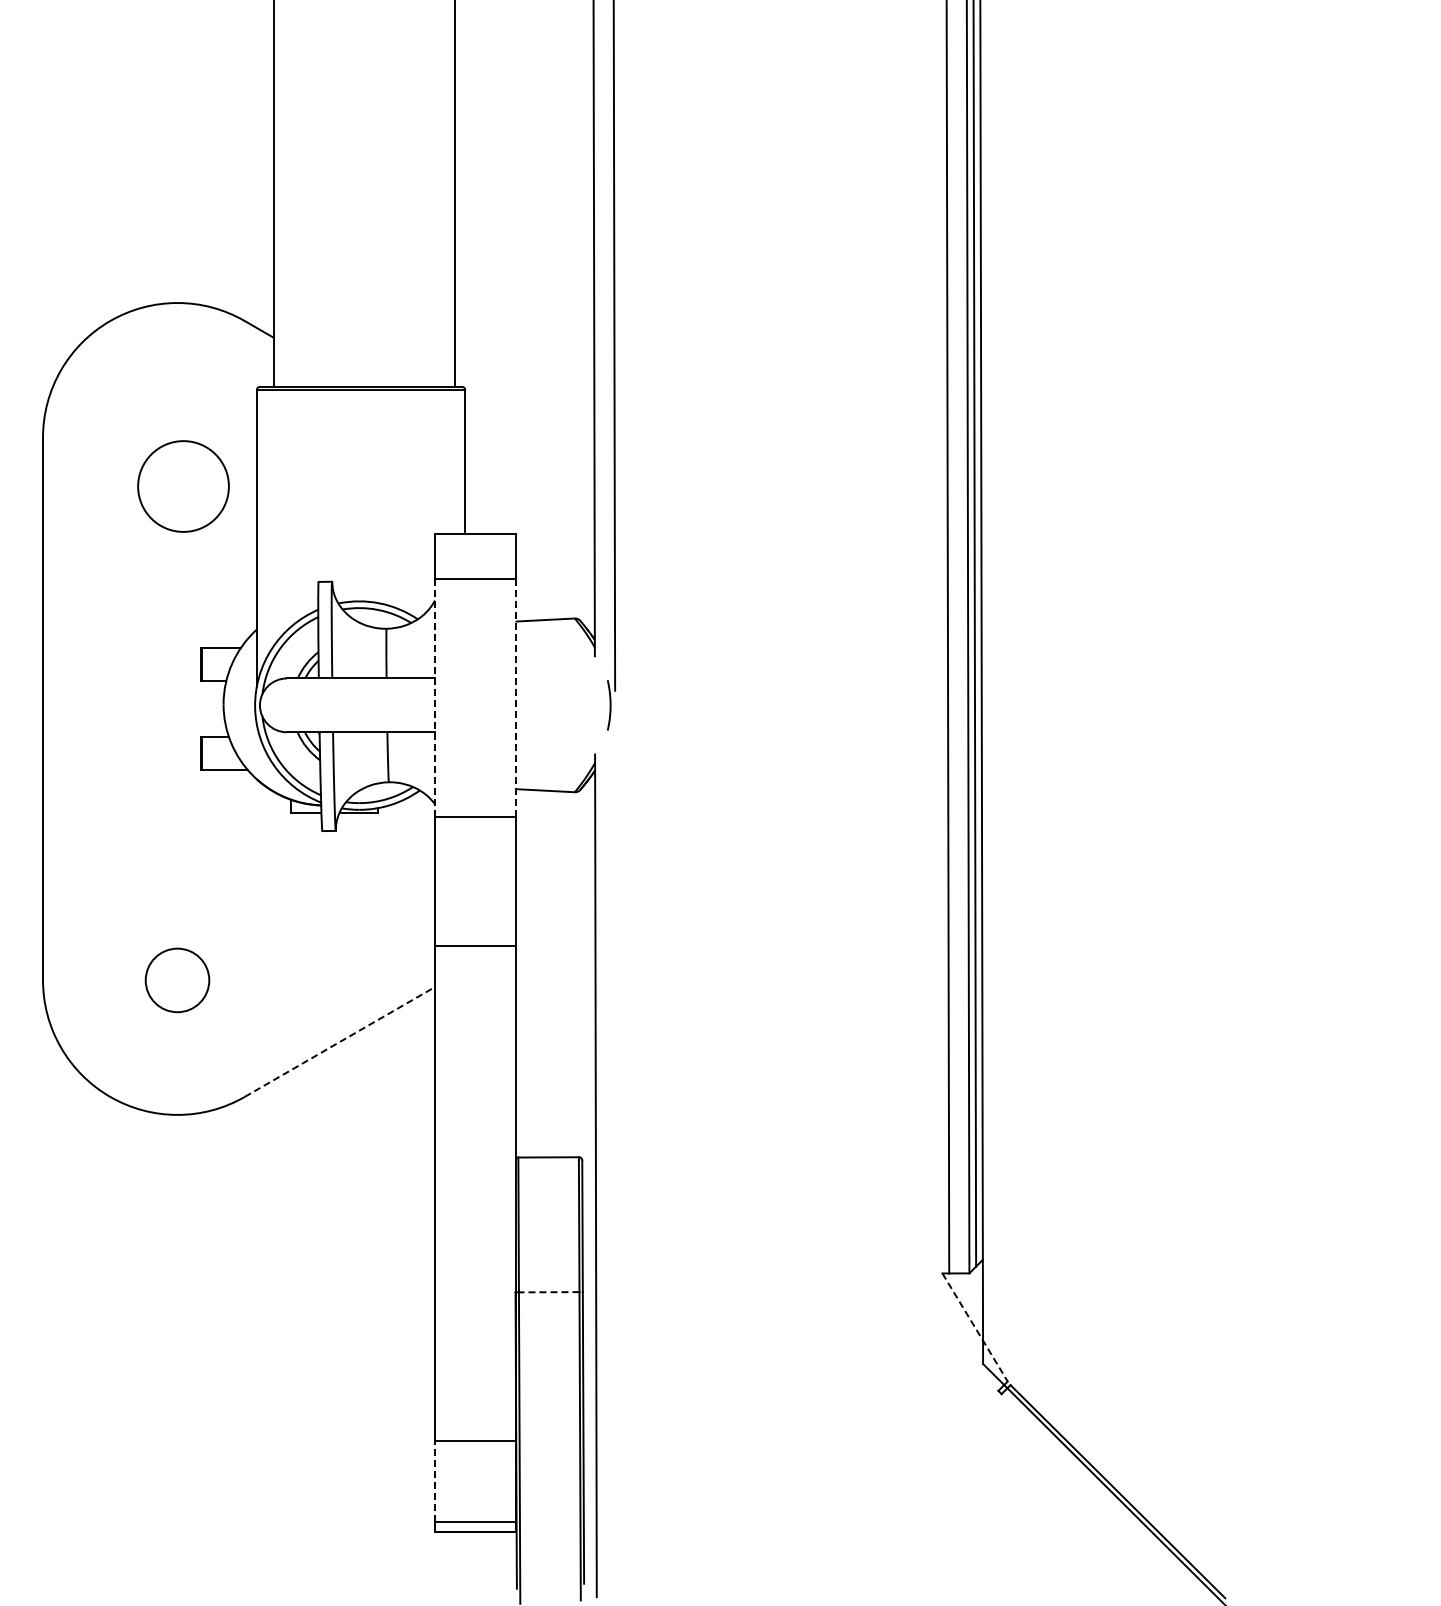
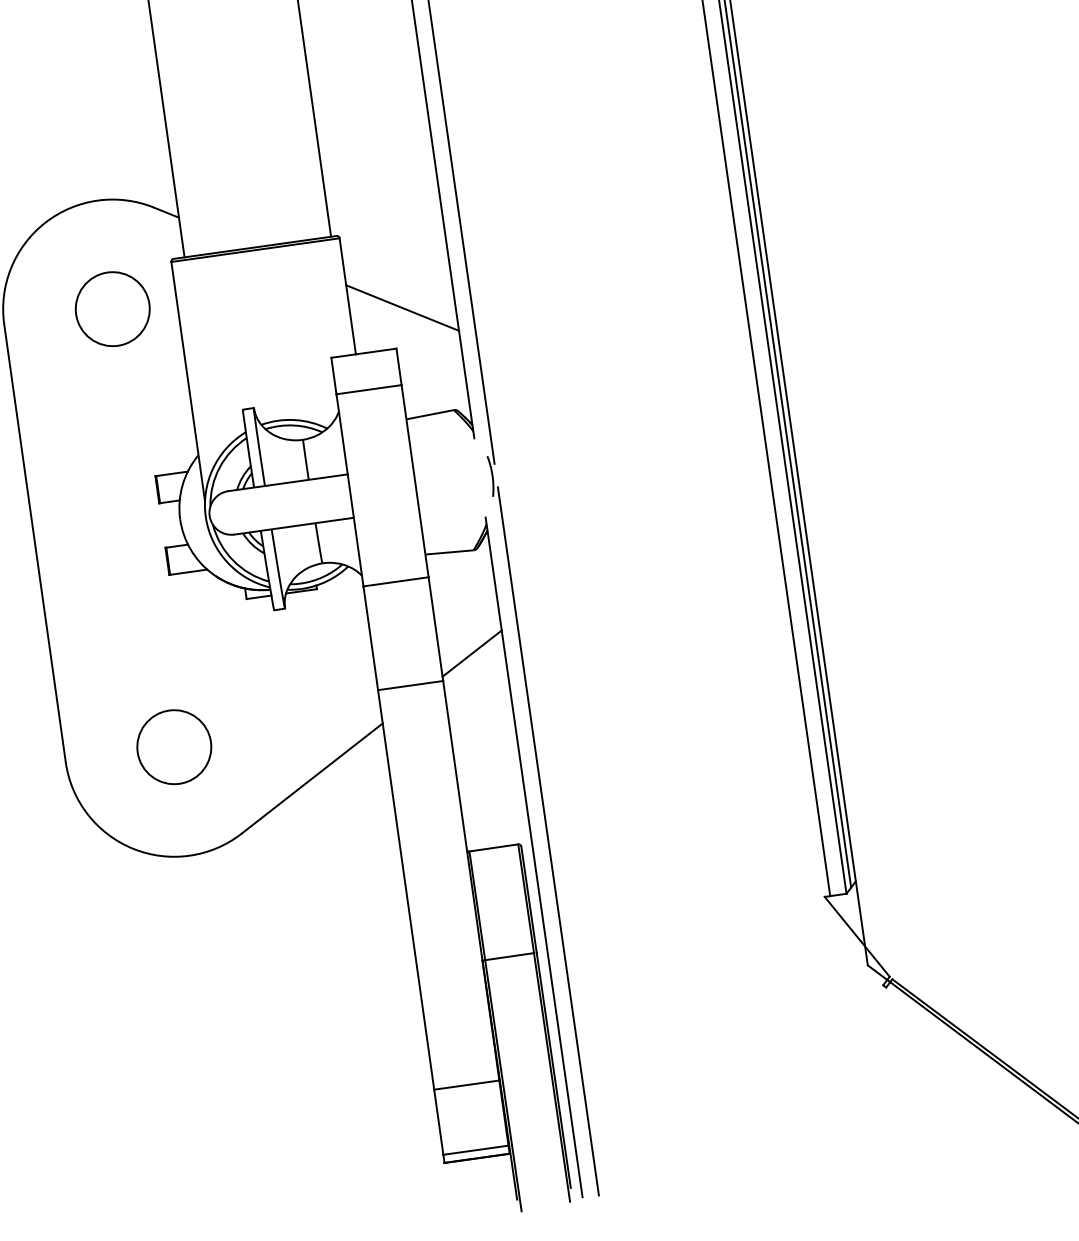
line: (529, 485) -> (402, 307), added
circle: (183, 486) -> (112, 309), moved
line: (434, 698) -> (349, 490), dashed -> solid
line: (515, 698) -> (415, 481), dashed -> solid
line: (555, 917) -> (472, 653), added
circle: (177, 980) -> (174, 747), size x1.43
line: (339, 1042) -> (312, 778), dashed -> solid
line: (615, 1158) -> (547, 841), added
line: (548, 1292) -> (509, 956), dashed -> solid
line: (975, 1327) -> (857, 936), dashed -> solid
line: (434, 1480) -> (438, 1121), dashed -> solid

